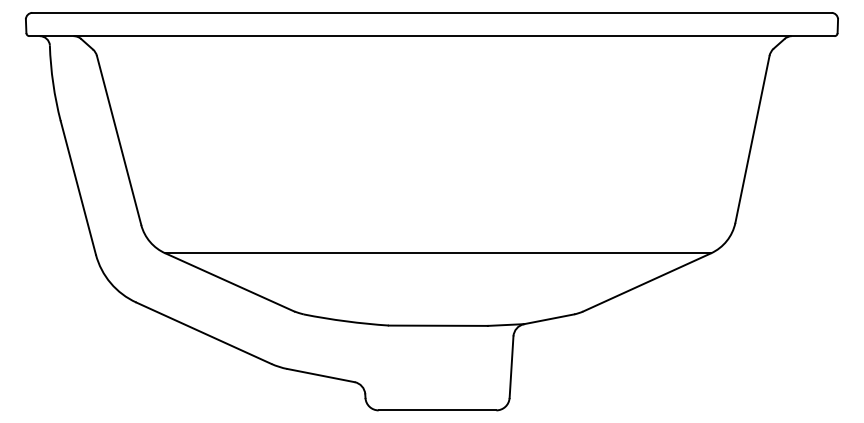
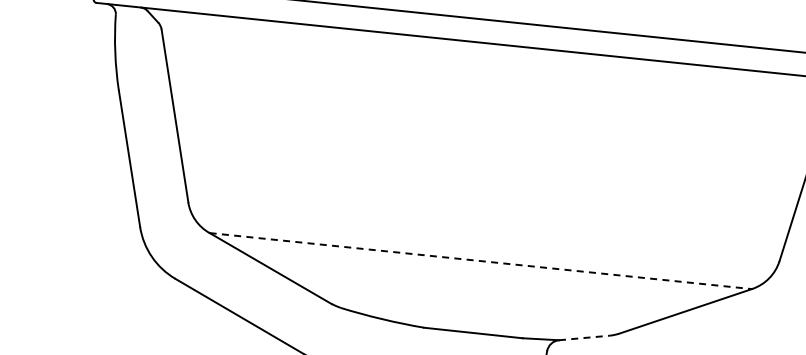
line: (438, 253) -> (481, 261), solid -> dashed
line: (549, 319) -> (584, 338), solid -> dashed

